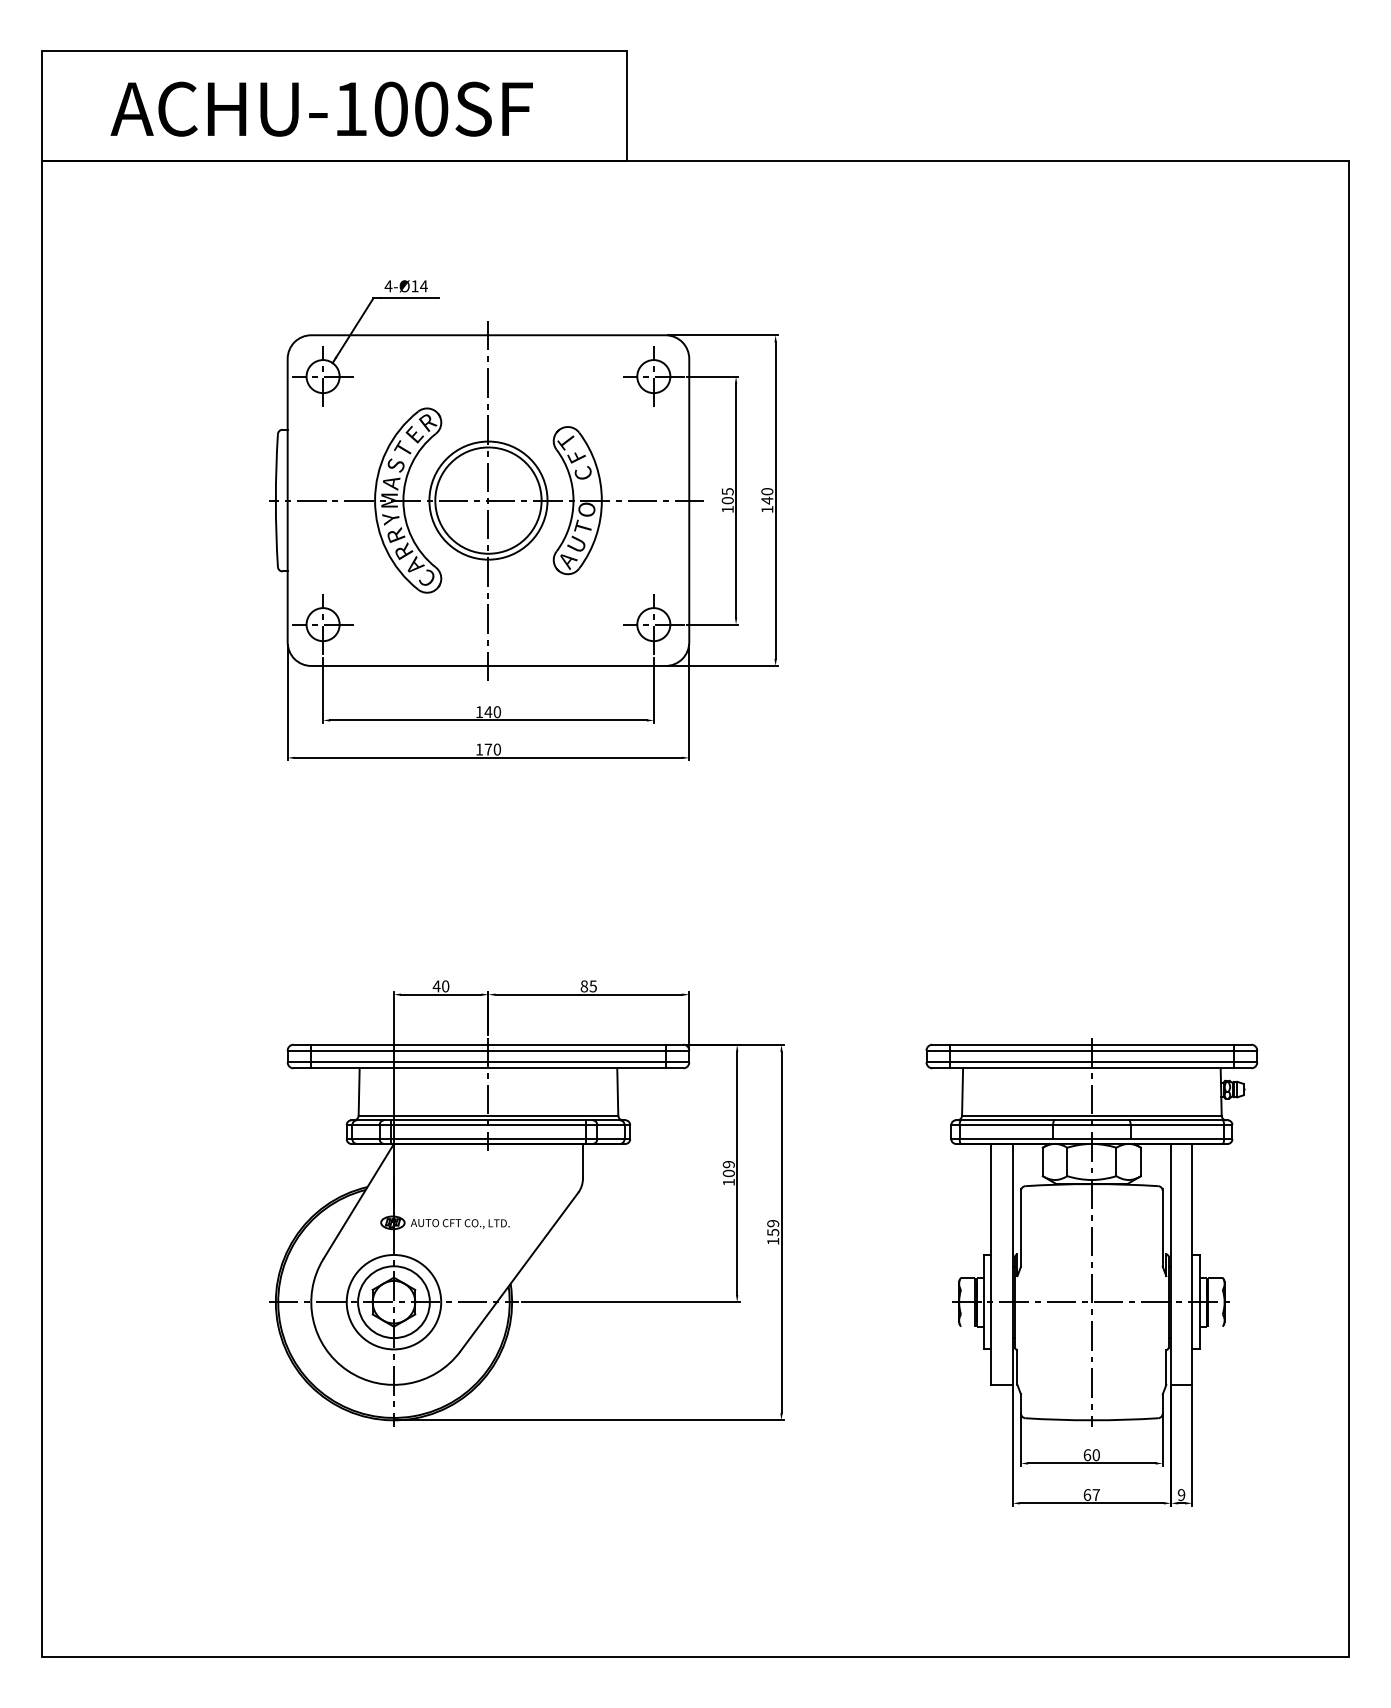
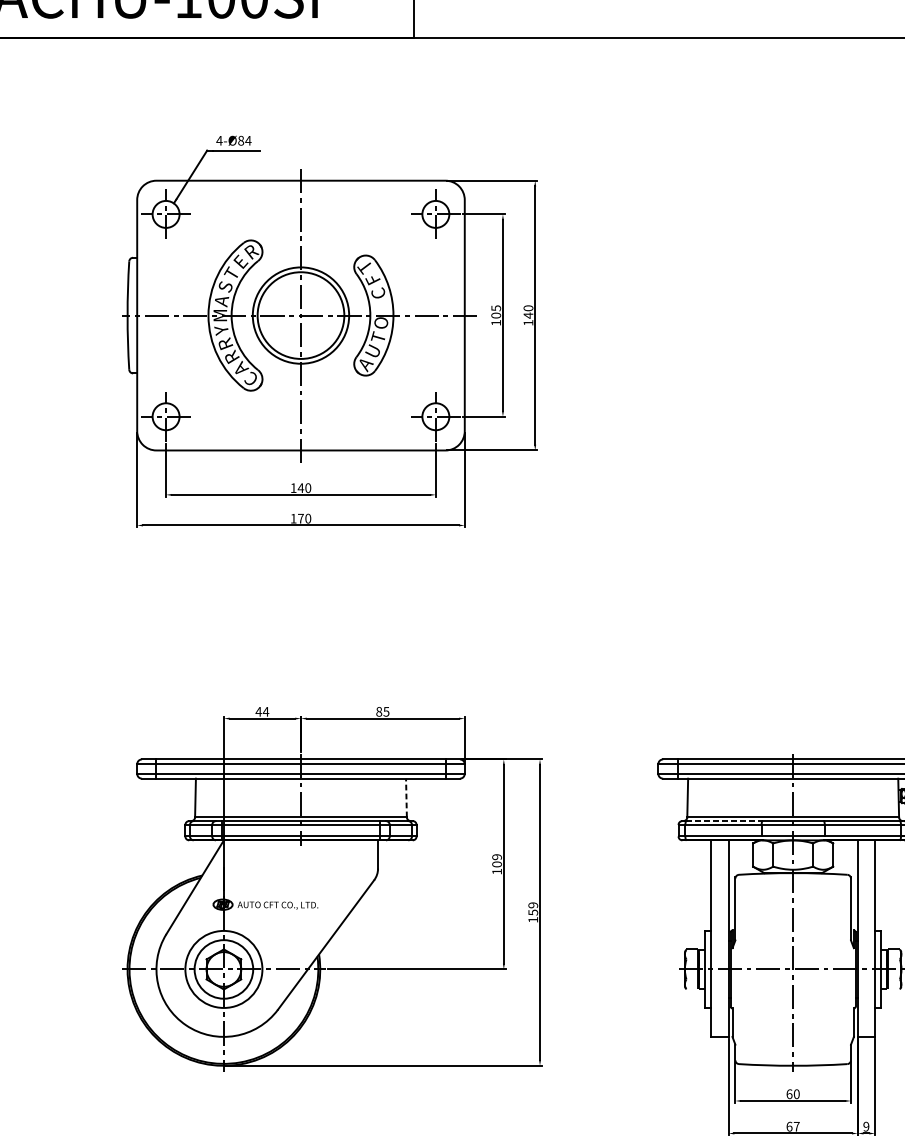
text: (414, 286) -> (240, 140), 4-Ø14 -> 4-Ø84
text: (445, 986) -> (265, 711), 40 -> 44
line: (617, 1092) -> (406, 798), solid -> dashed
line: (1007, 1120) -> (724, 821), solid -> dashed

